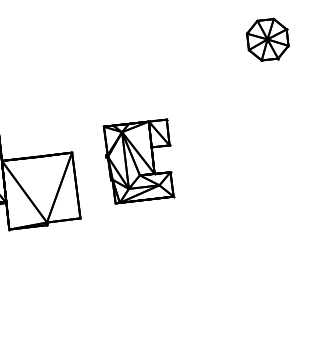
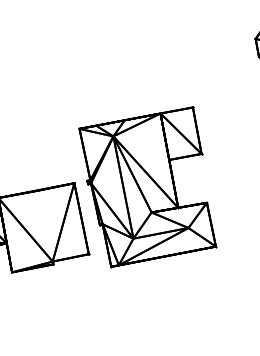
part: (138, 161) -> (147, 187), size x1.67

